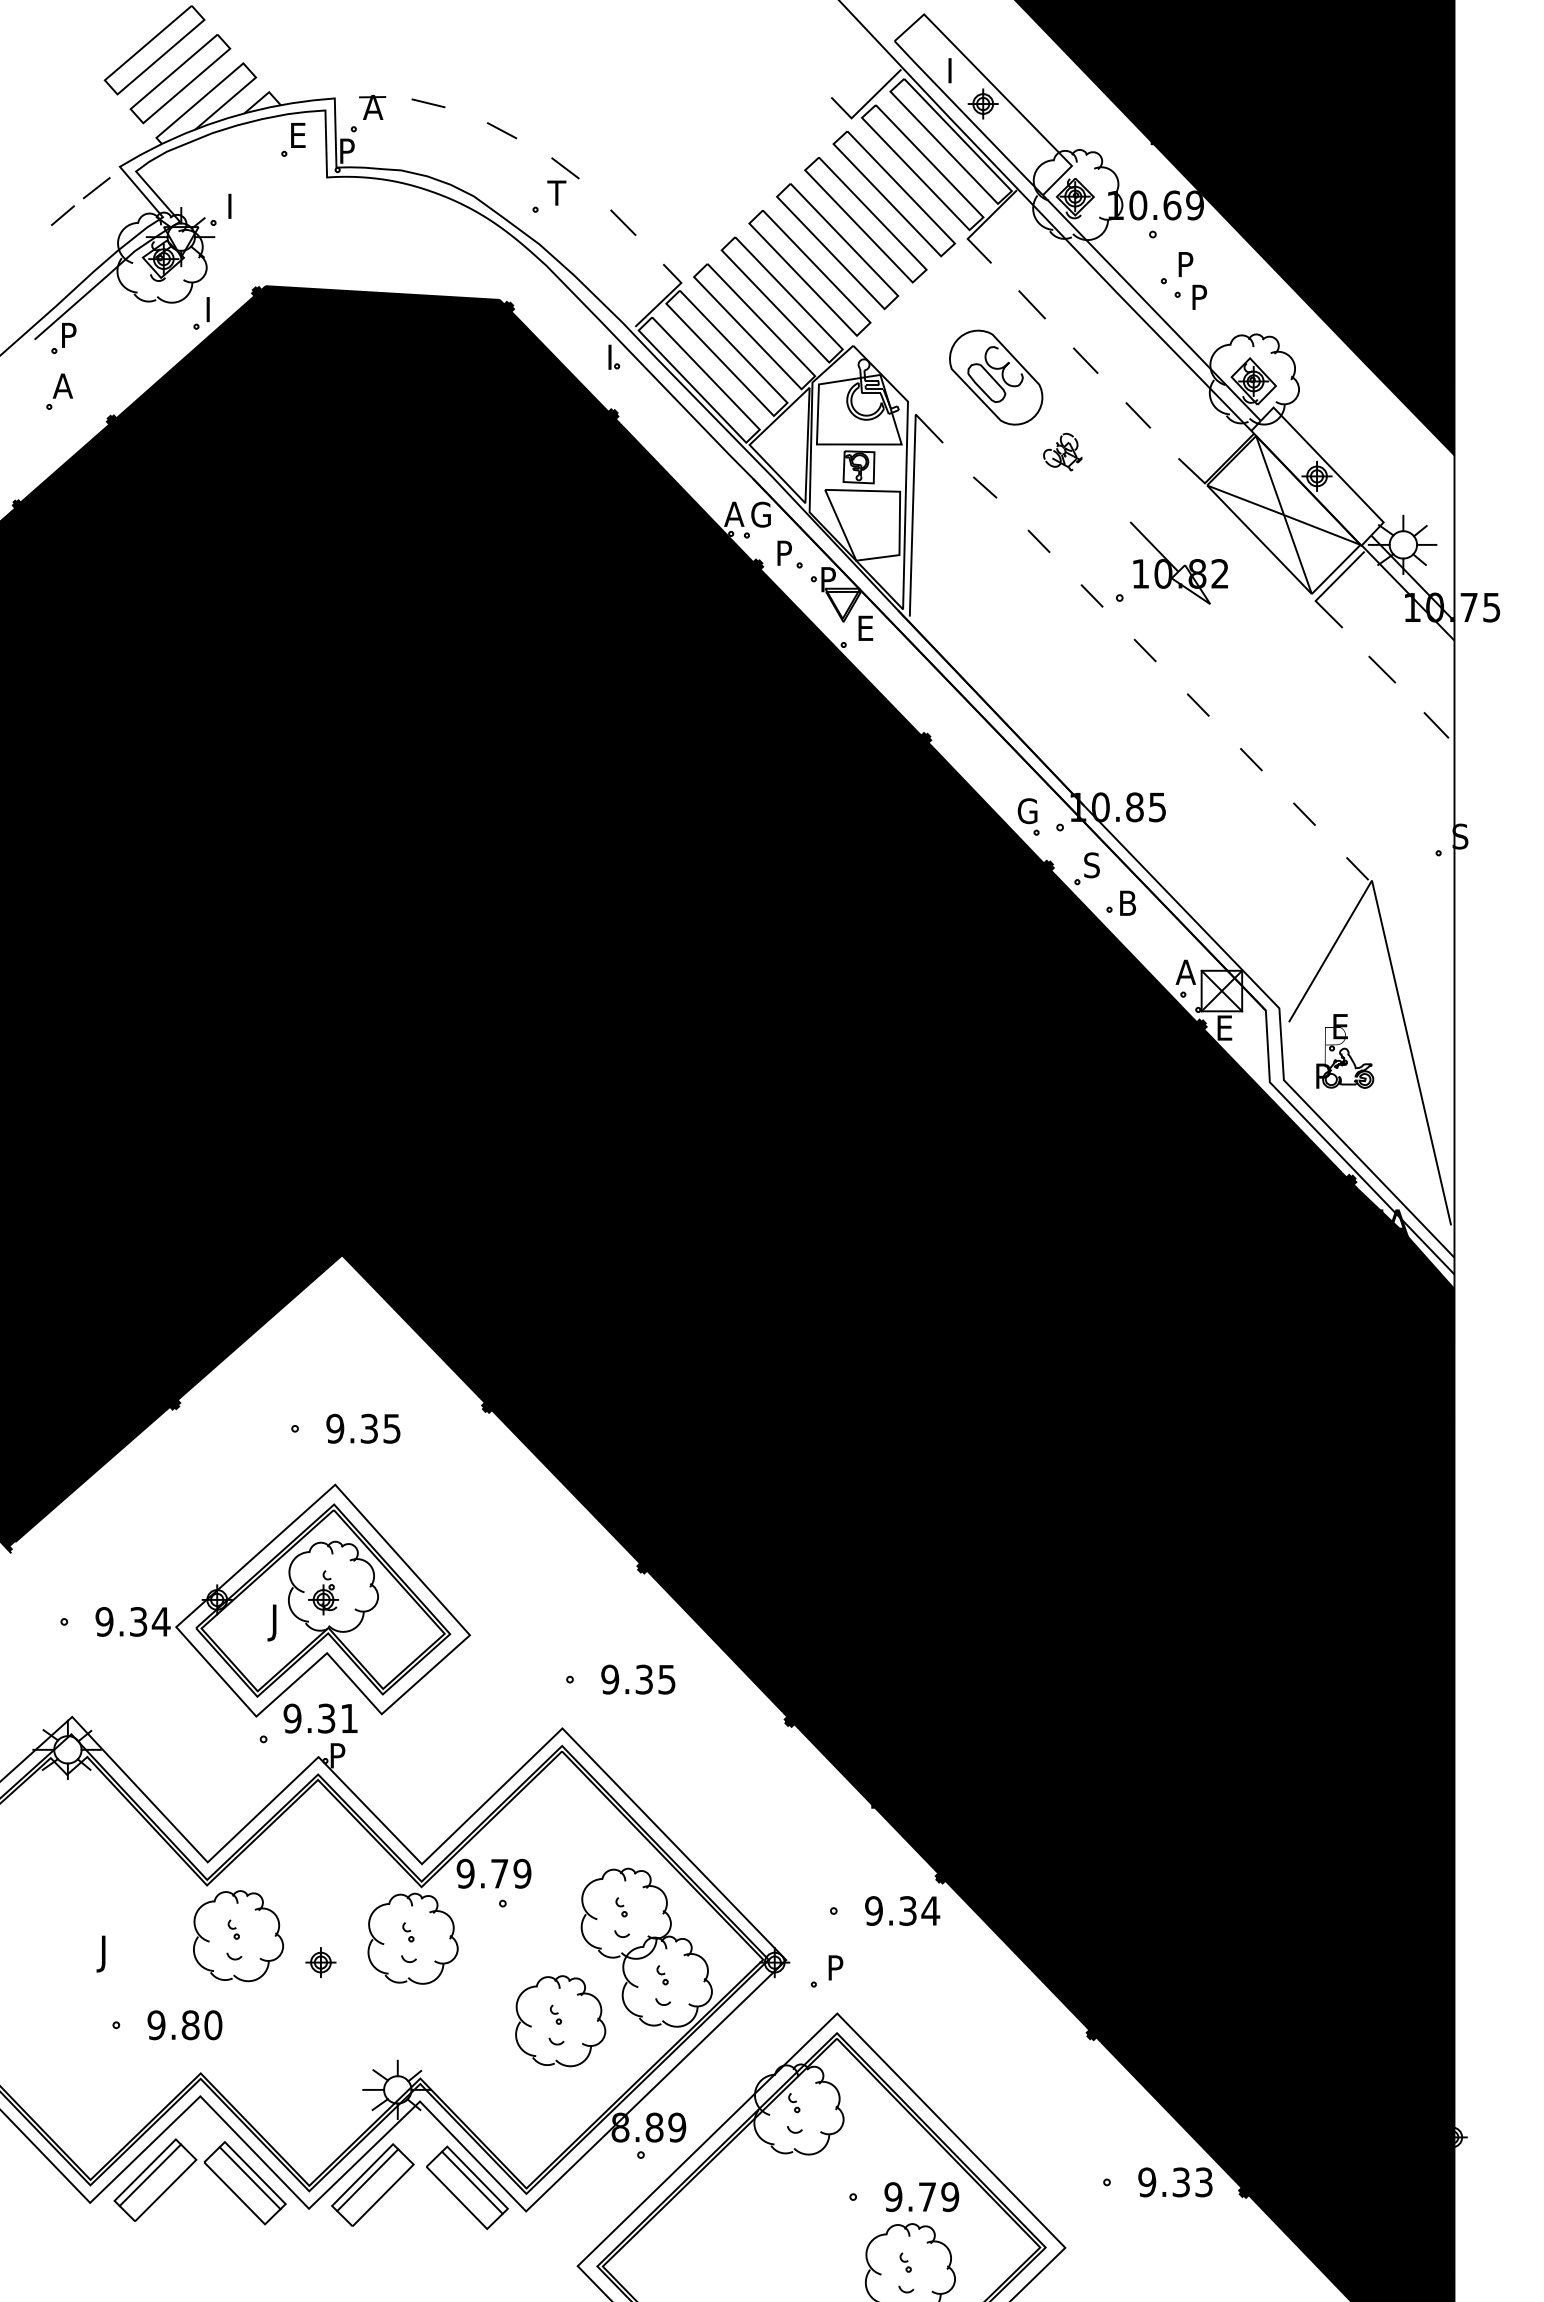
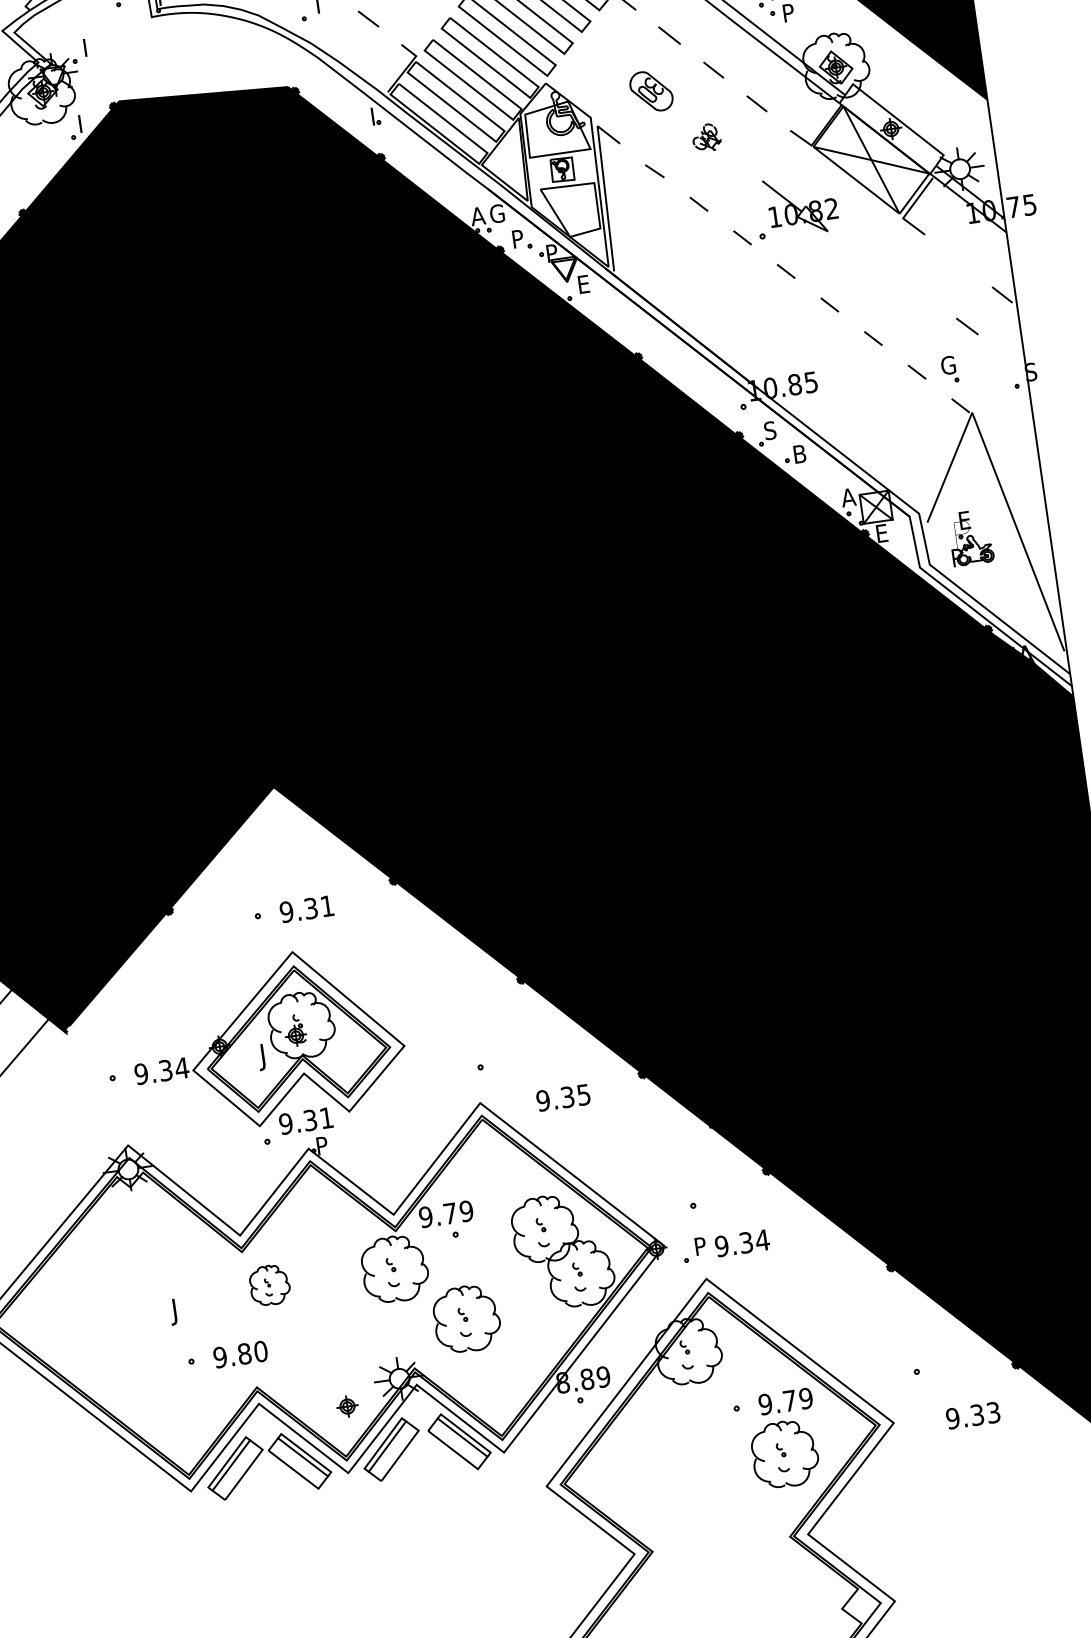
part: (996, 377) -> (651, 91), size x0.6
line: (1382, 669) -> (967, 326), moved
part: (1028, 816) -> (949, 369), moved
text: (391, 1428) -> (326, 906), 9.35 -> 9.31
text: (638, 1679) -> (563, 1097), moved
text: (902, 1910) -> (742, 1242), moved
part: (238, 1936) -> (269, 1285), size x0.6
part: (320, 1962) -> (347, 1406), moved
part: (560, 2021) -> (466, 1319), moved
text: (1175, 2182) -> (973, 1415), moved

